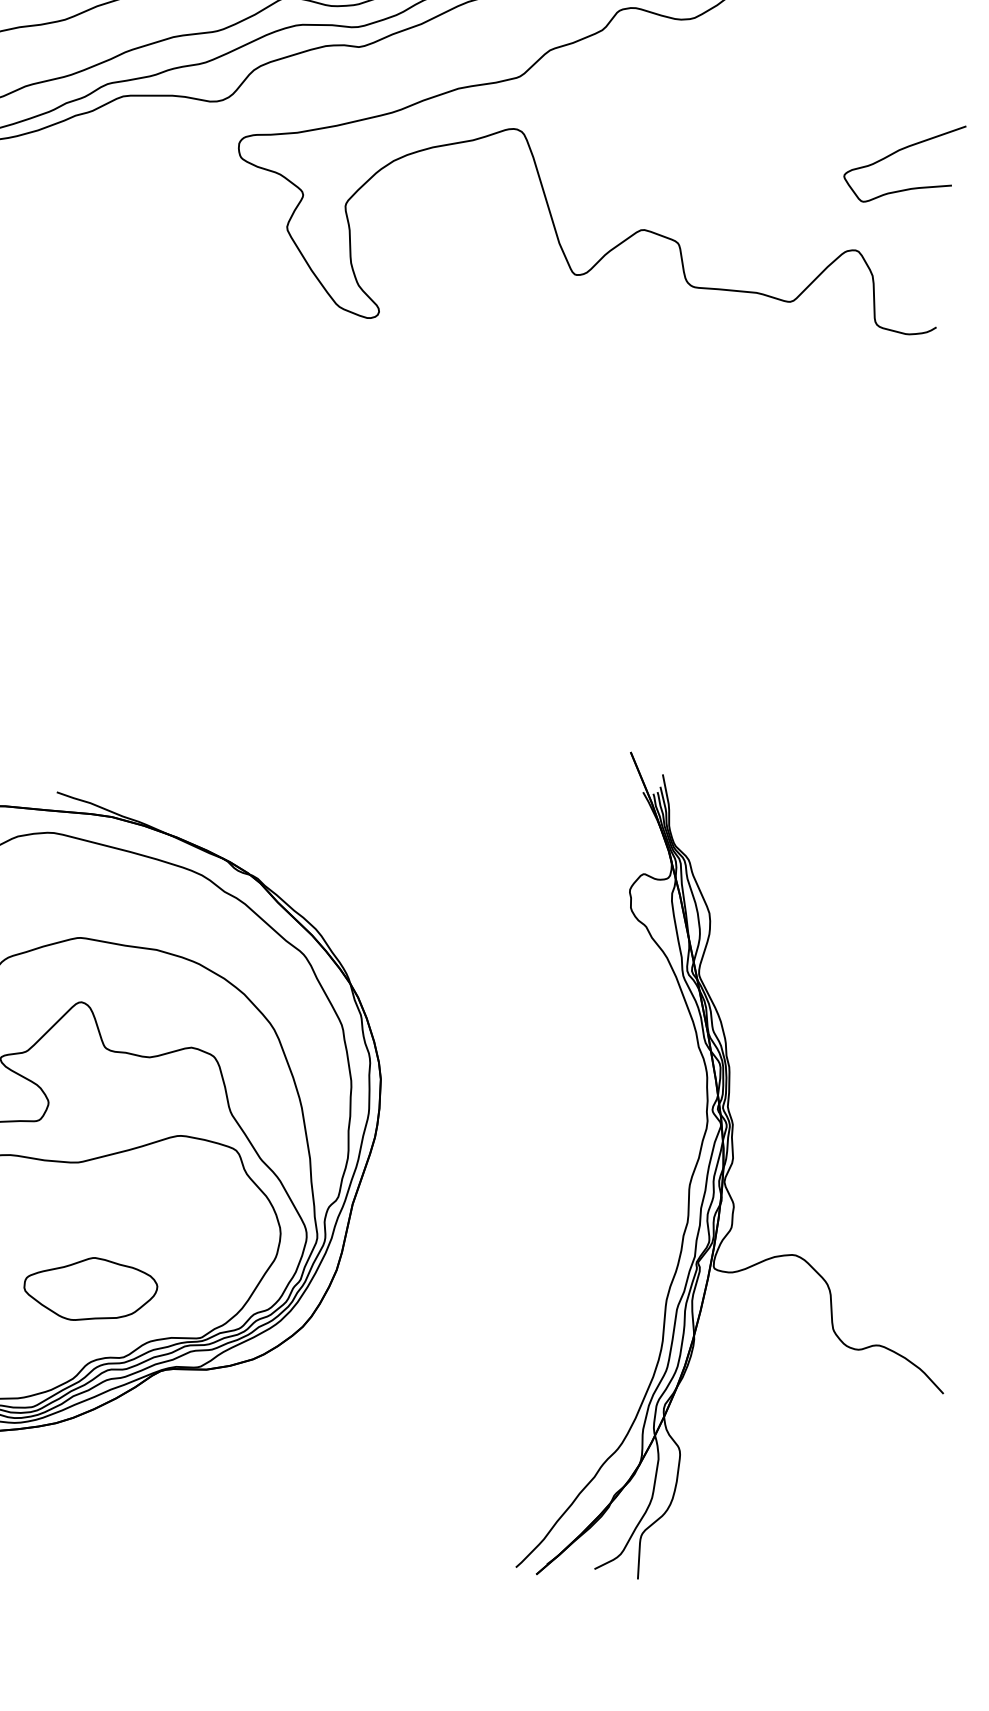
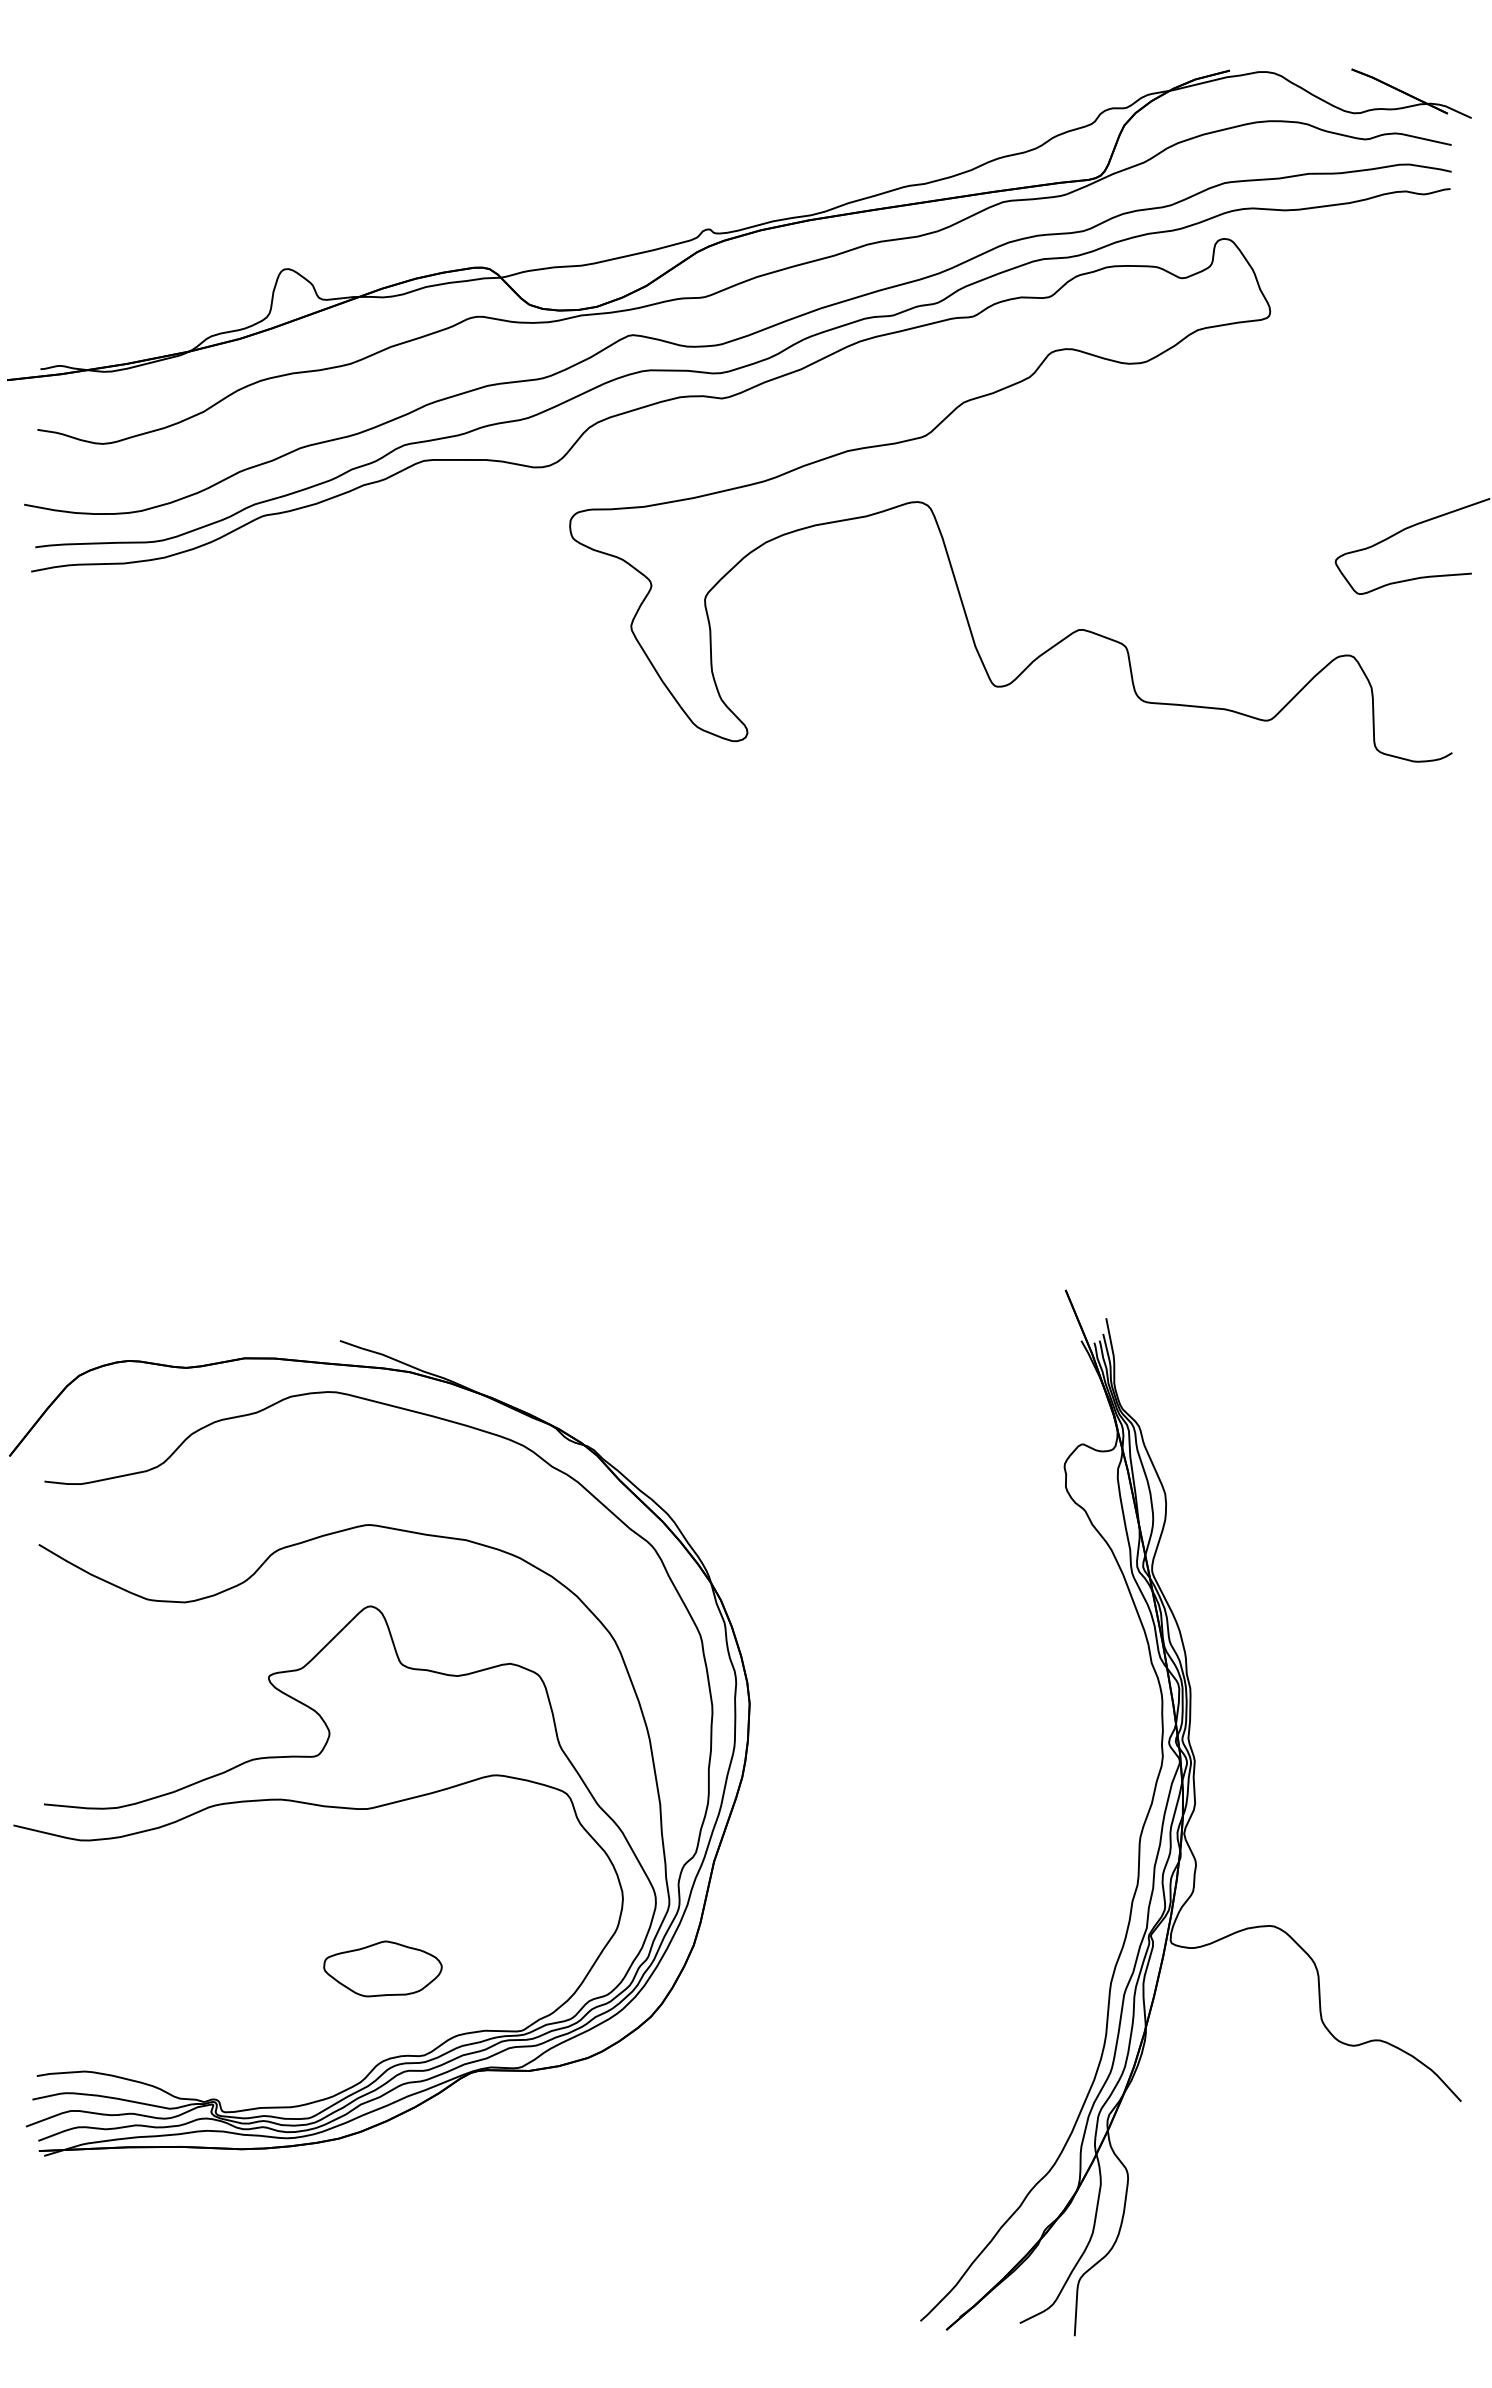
part: (90, 1288) -> (382, 1968), size x0.7

